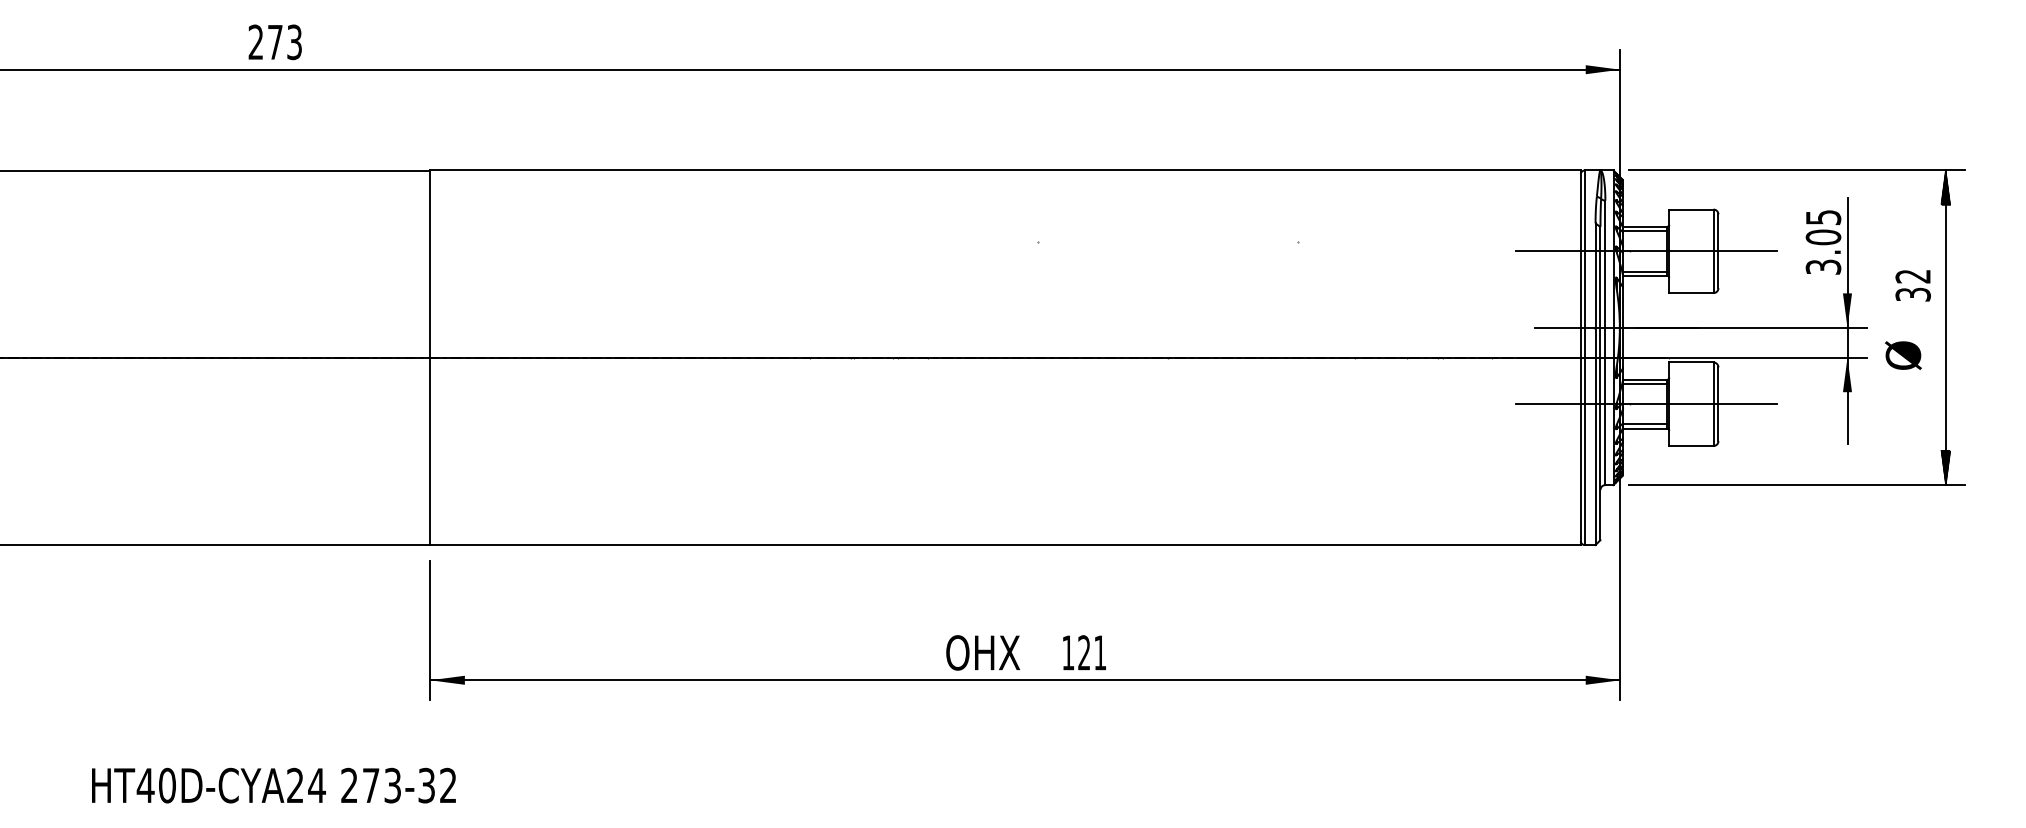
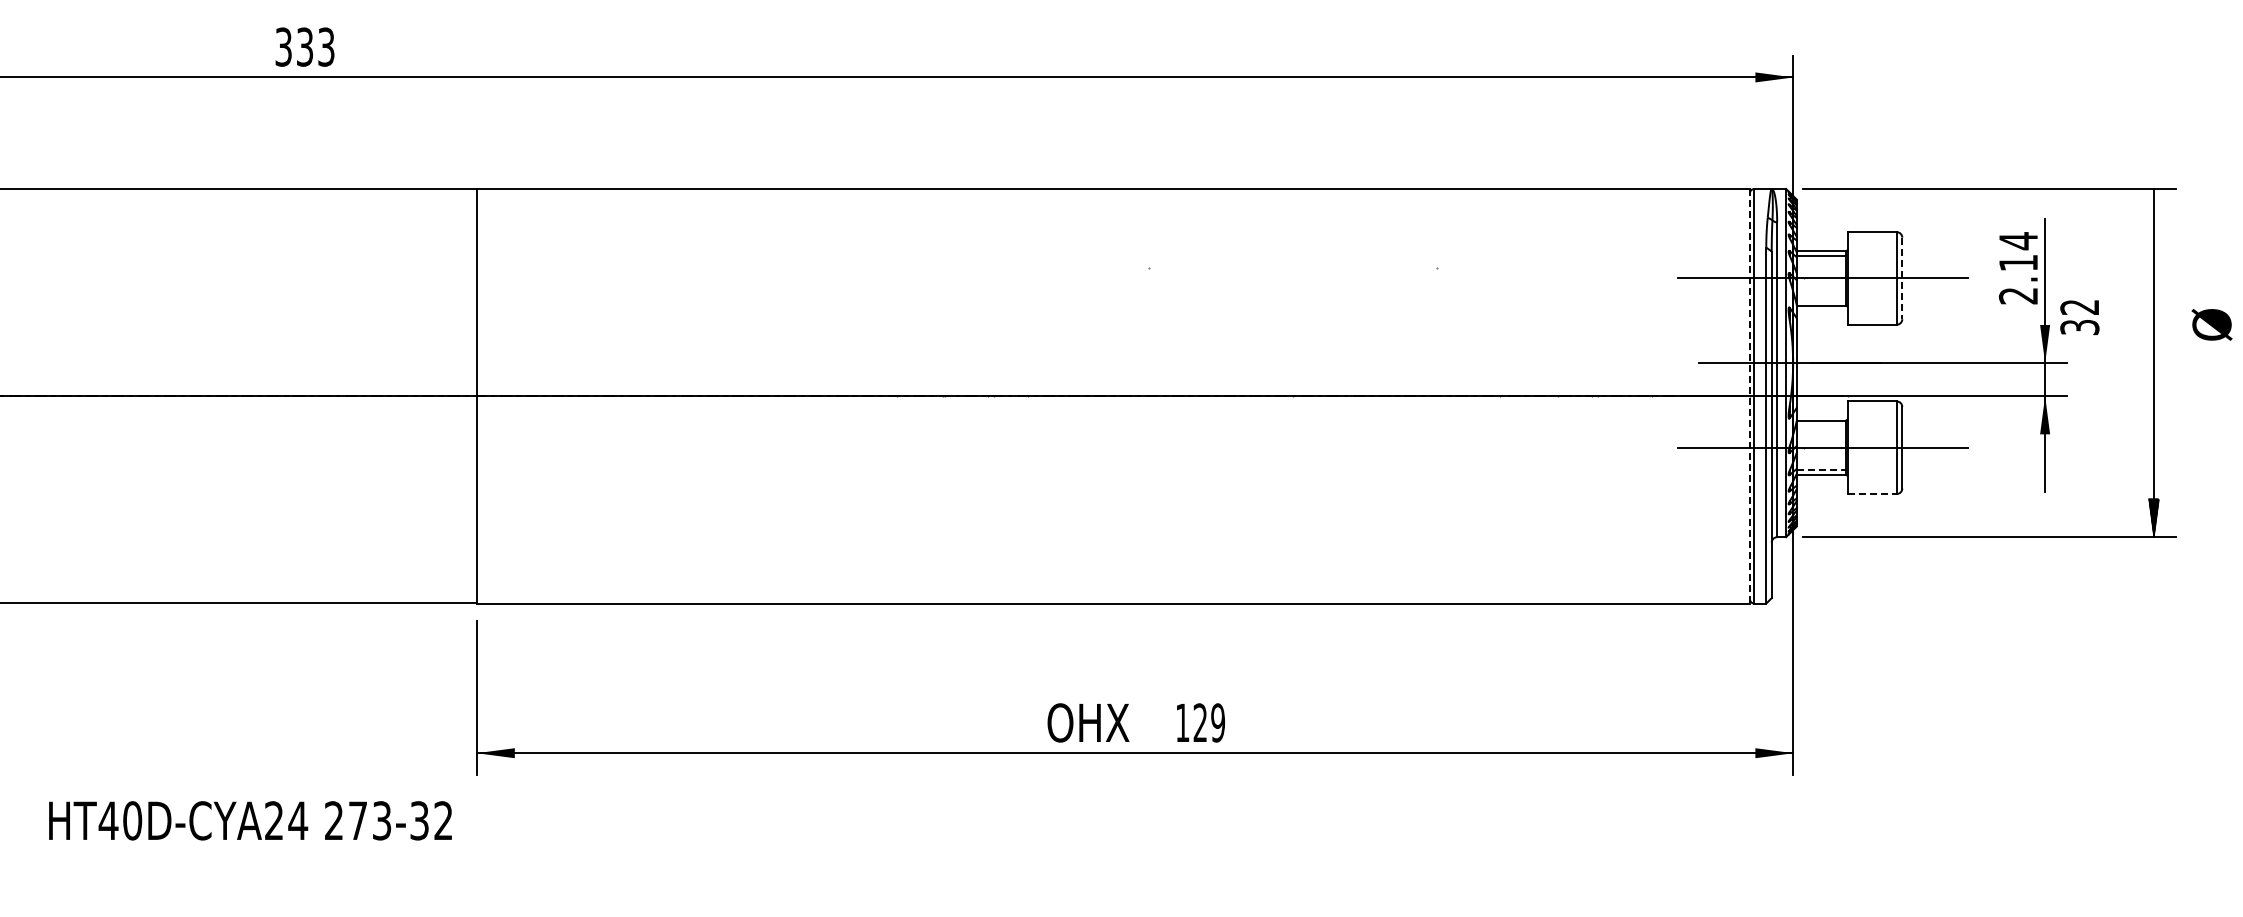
text: (265, 41) -> (294, 46), 273 -> 333
hatch: (1945, 187) -> (2153, 207), removed
text: (1823, 242) -> (2018, 268), 3.05 -> 2.14
line: (1718, 251) -> (1902, 278), solid -> dashed
line: (1645, 271) -> (1821, 300), removed
text: (1912, 285) -> (2079, 317), moved
text: (1902, 355) -> (2211, 324), moved
line: (1580, 357) -> (1749, 396), solid -> dashed
line: (1645, 384) -> (1821, 425), removed
line: (1645, 424) -> (1821, 470), solid -> dashed
line: (1691, 445) -> (1872, 493), solid -> dashed
text: (1100, 652) -> (1218, 722), 121 -> 129
text: (273, 785) -> (250, 820), moved

